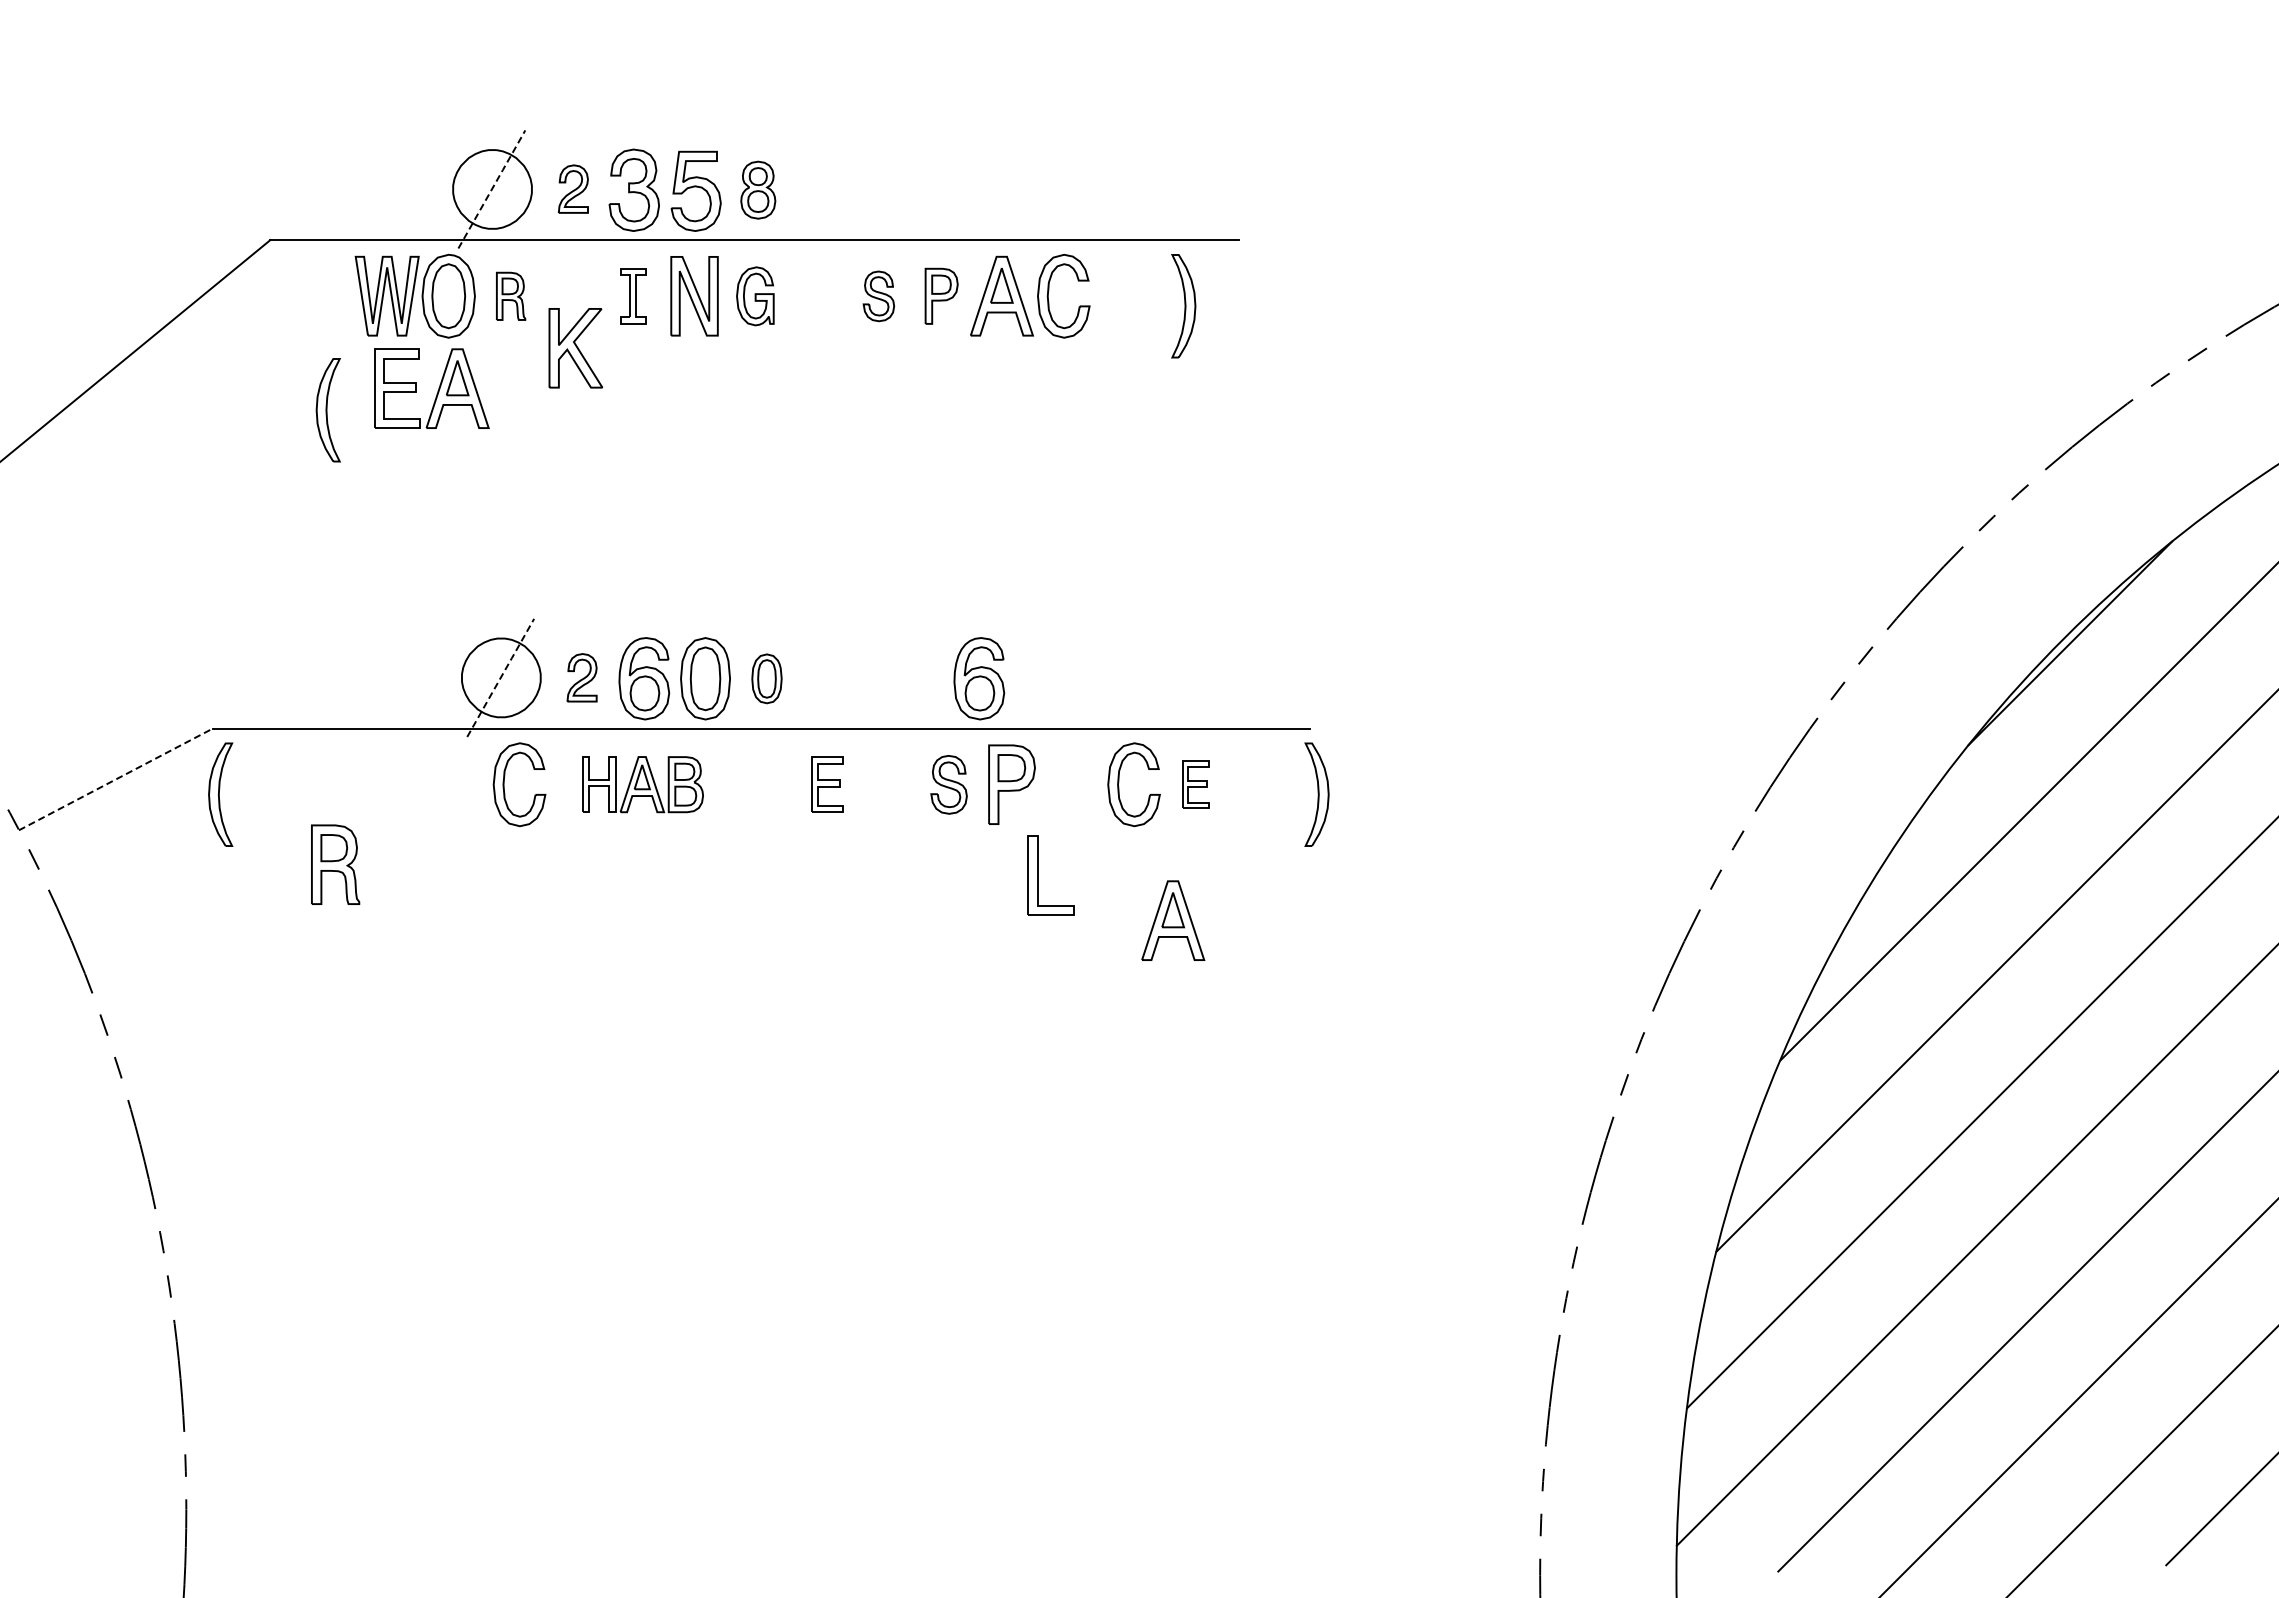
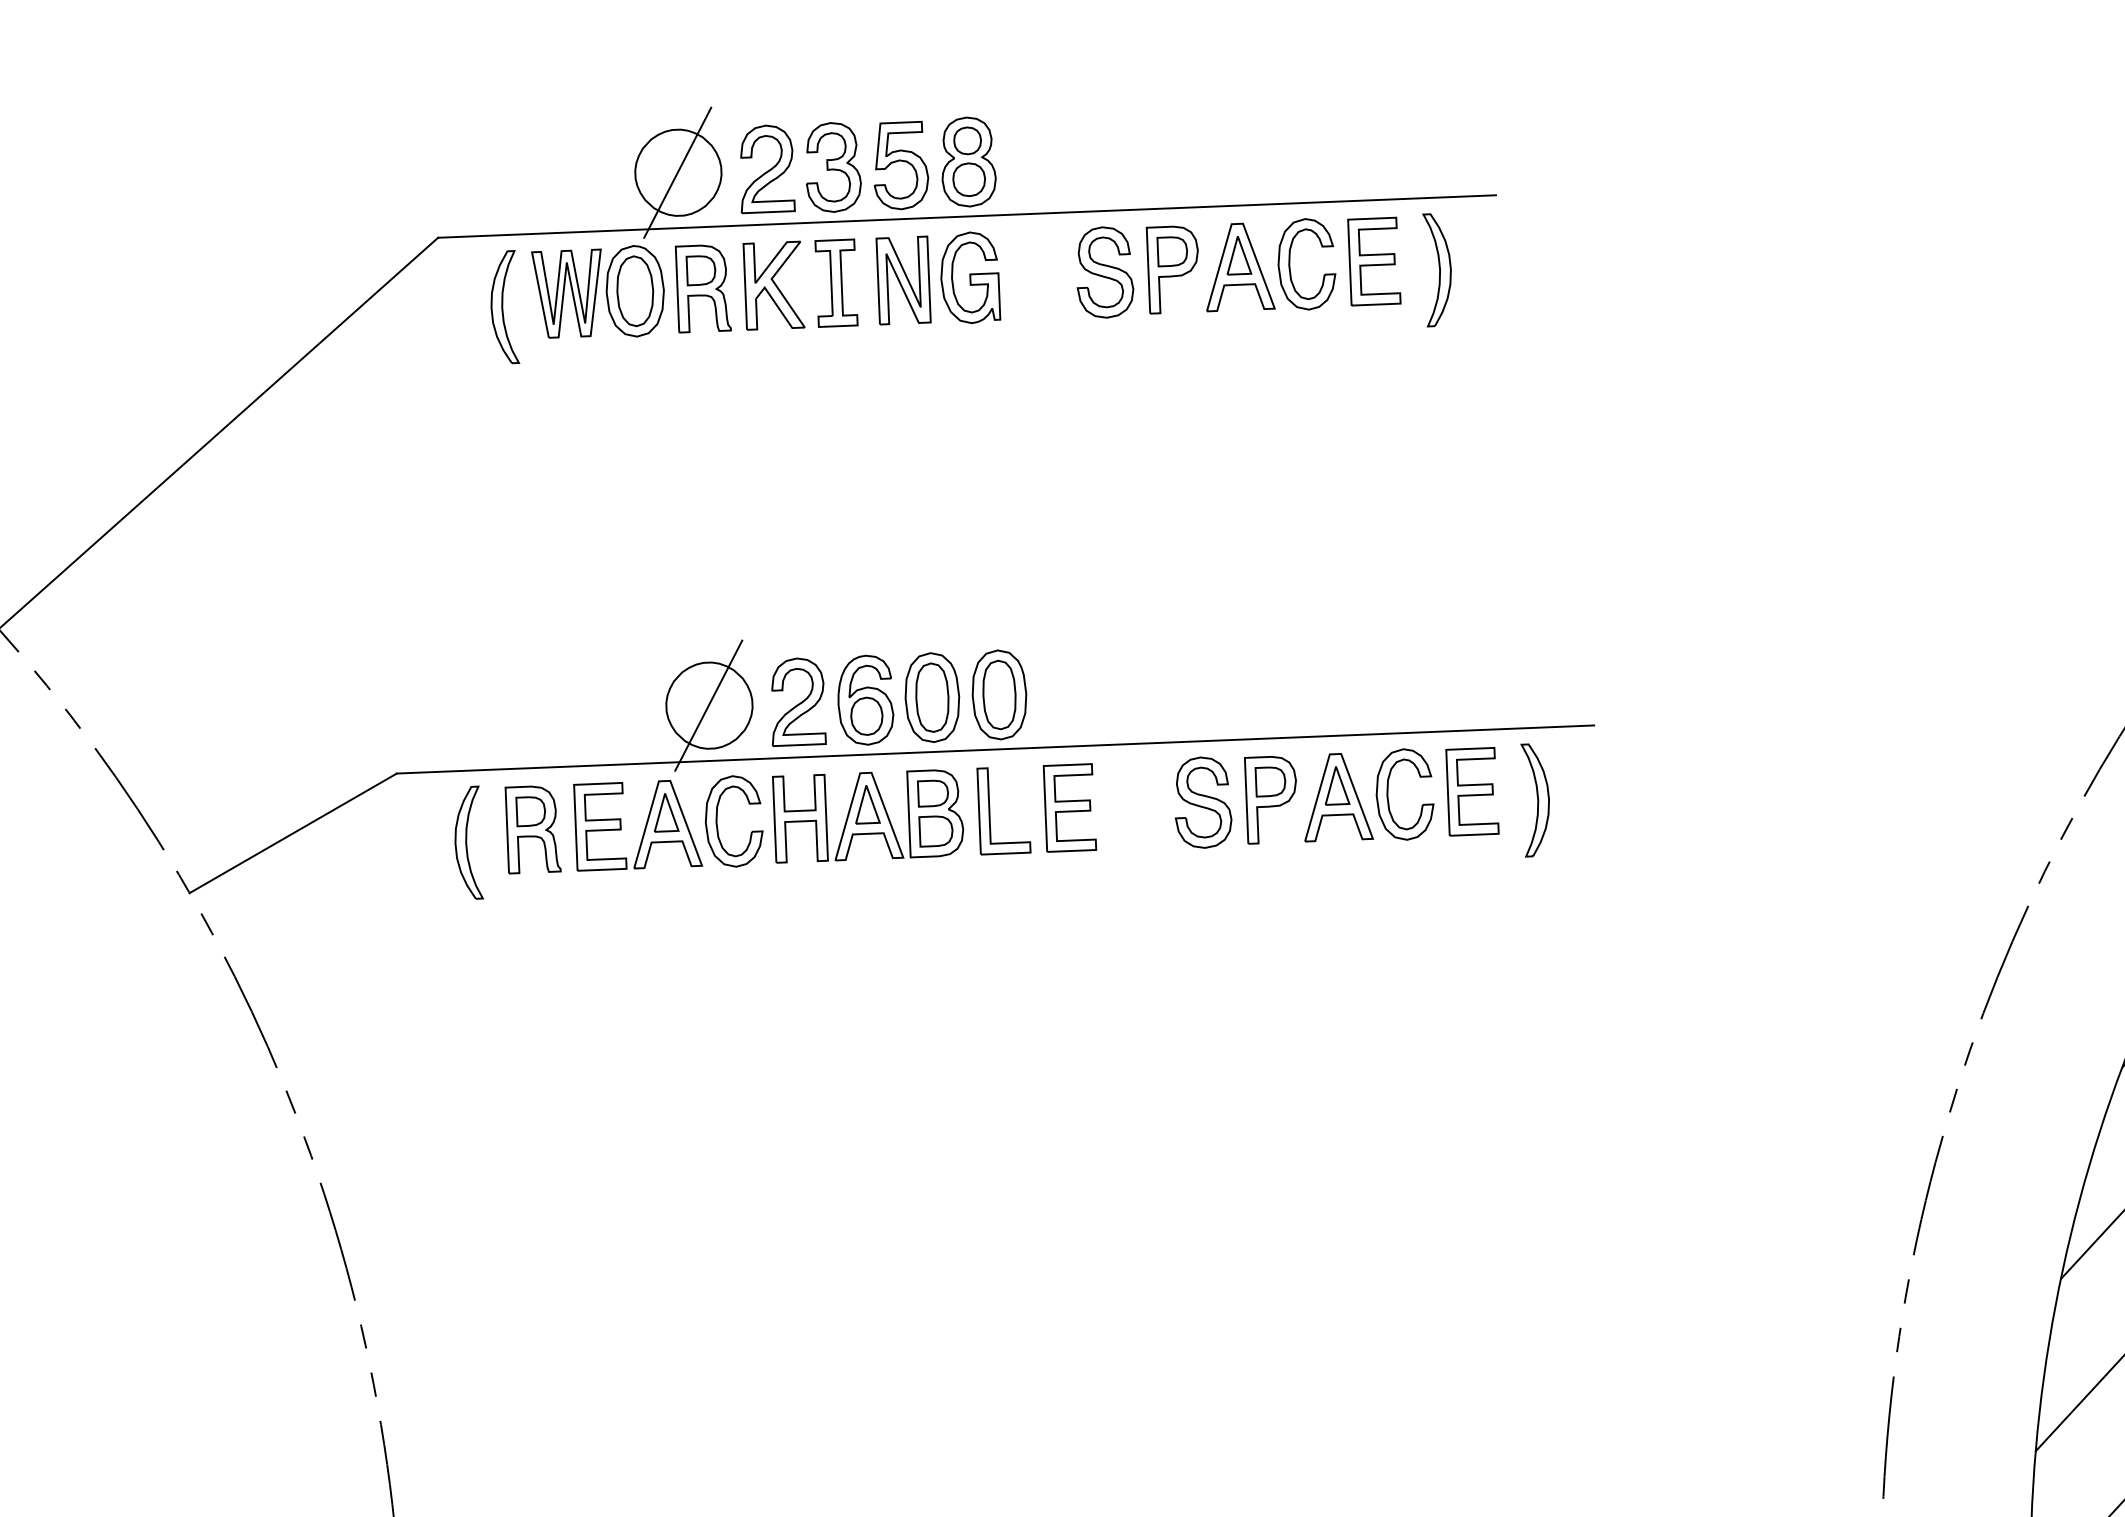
line: (492, 188) -> (678, 171), dashed -> solid
part: (573, 188) -> (766, 168), size x1.67
part: (758, 189) -> (968, 161), size x1.43
part: (510, 296) -> (702, 288), size x1.67
part: (632, 296) -> (835, 283), size x1.43
part: (755, 296) -> (970, 278), size x1.43
part: (878, 296) -> (1104, 272), size x1.67
part: (941, 296) -> (1173, 269), size x1.43
part: (1125, 296) -> (1374, 261), added
part: (575, 348) -> (773, 286), moved
part: (437, 390) -> (644, 826), moved
part: (327, 410) -> (503, 307), moved
line: (501, 677) -> (709, 705), dashed -> solid
part: (581, 677) -> (796, 701), size x1.67
part: (766, 678) -> (998, 694), size x1.67
part: (979, 678) -> (1231, 685), removed
line: (115, 779) -> (292, 833), dashed -> solid
part: (642, 784) -> (868, 815), size x1.43
part: (827, 784) -> (1070, 807), size x1.43
part: (948, 784) -> (1202, 802), size x1.43
part: (1195, 784) -> (1471, 791), size x1.67
part: (220, 794) -> (467, 842), moved
part: (1316, 794) -> (1535, 799), moved
part: (335, 864) -> (533, 829), moved
part: (1038, 875) -> (990, 810), moved
part: (1173, 920) -> (1337, 796), moved

